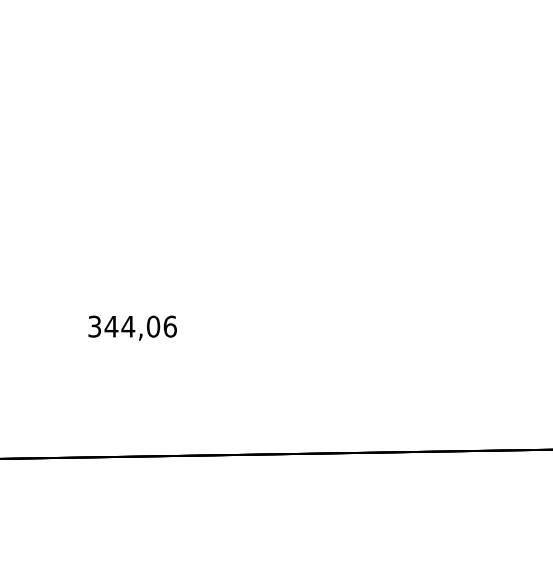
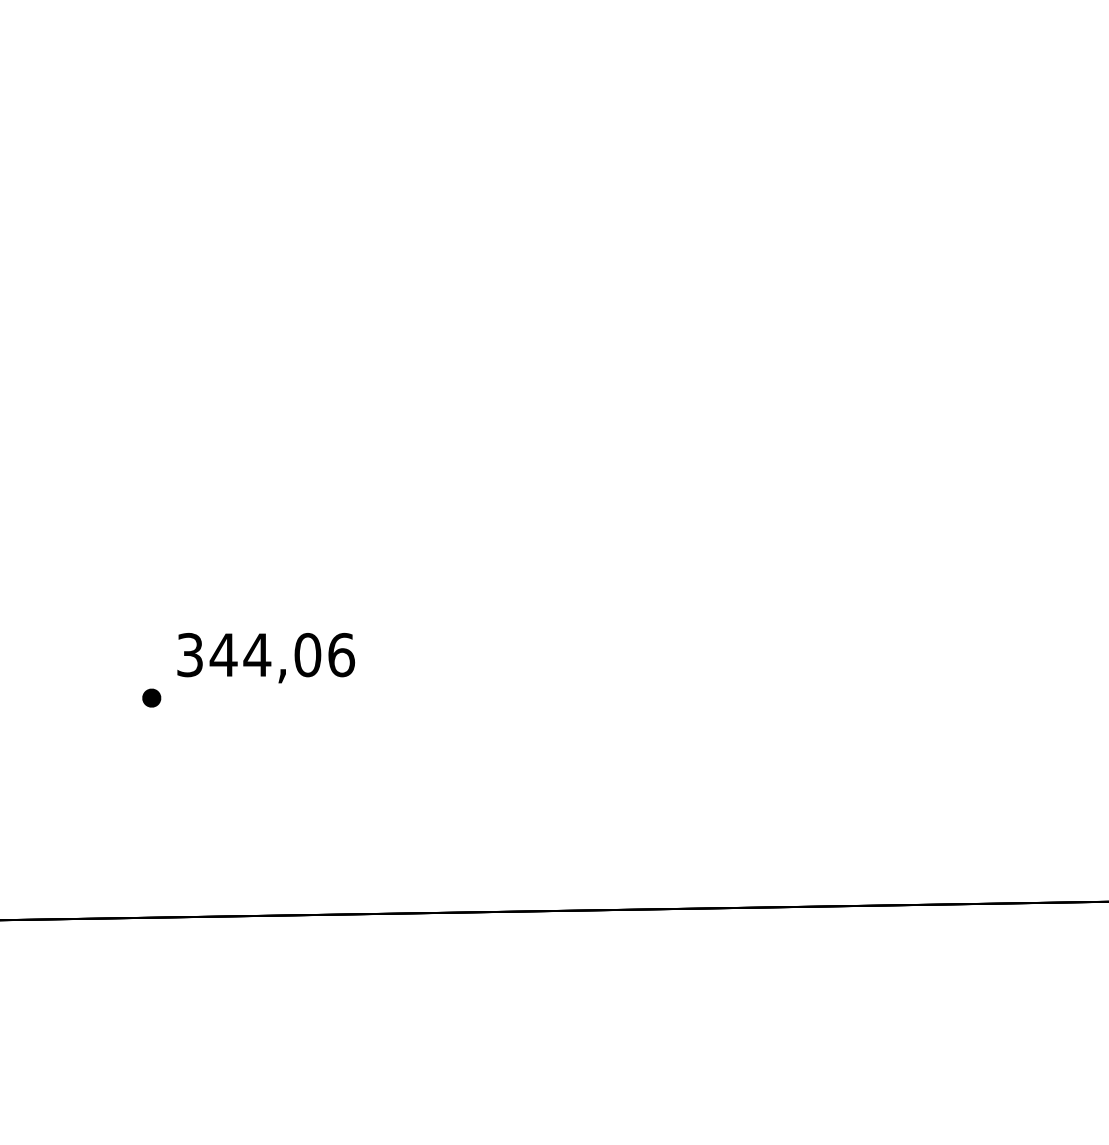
part: (75, 347) -> (151, 696), added

